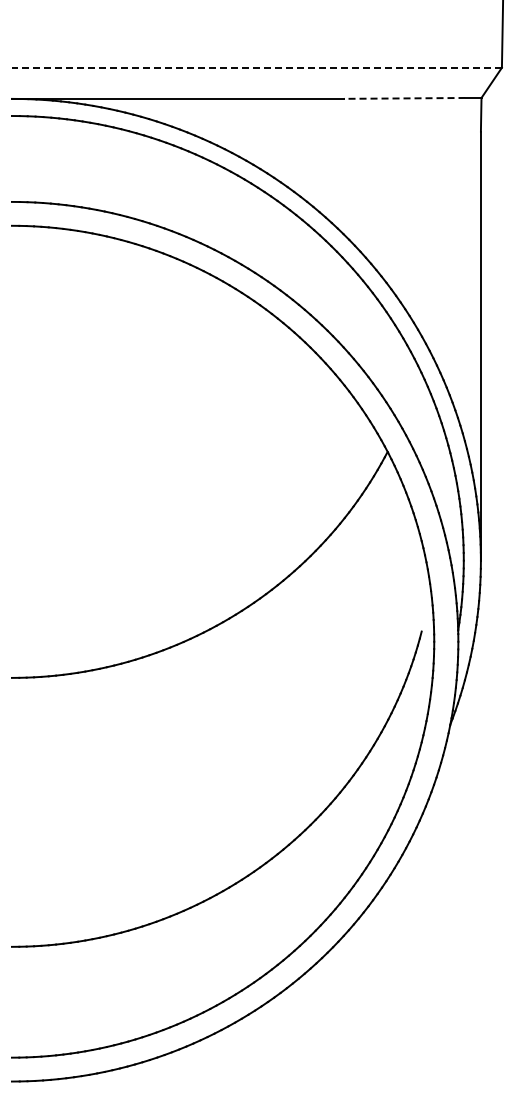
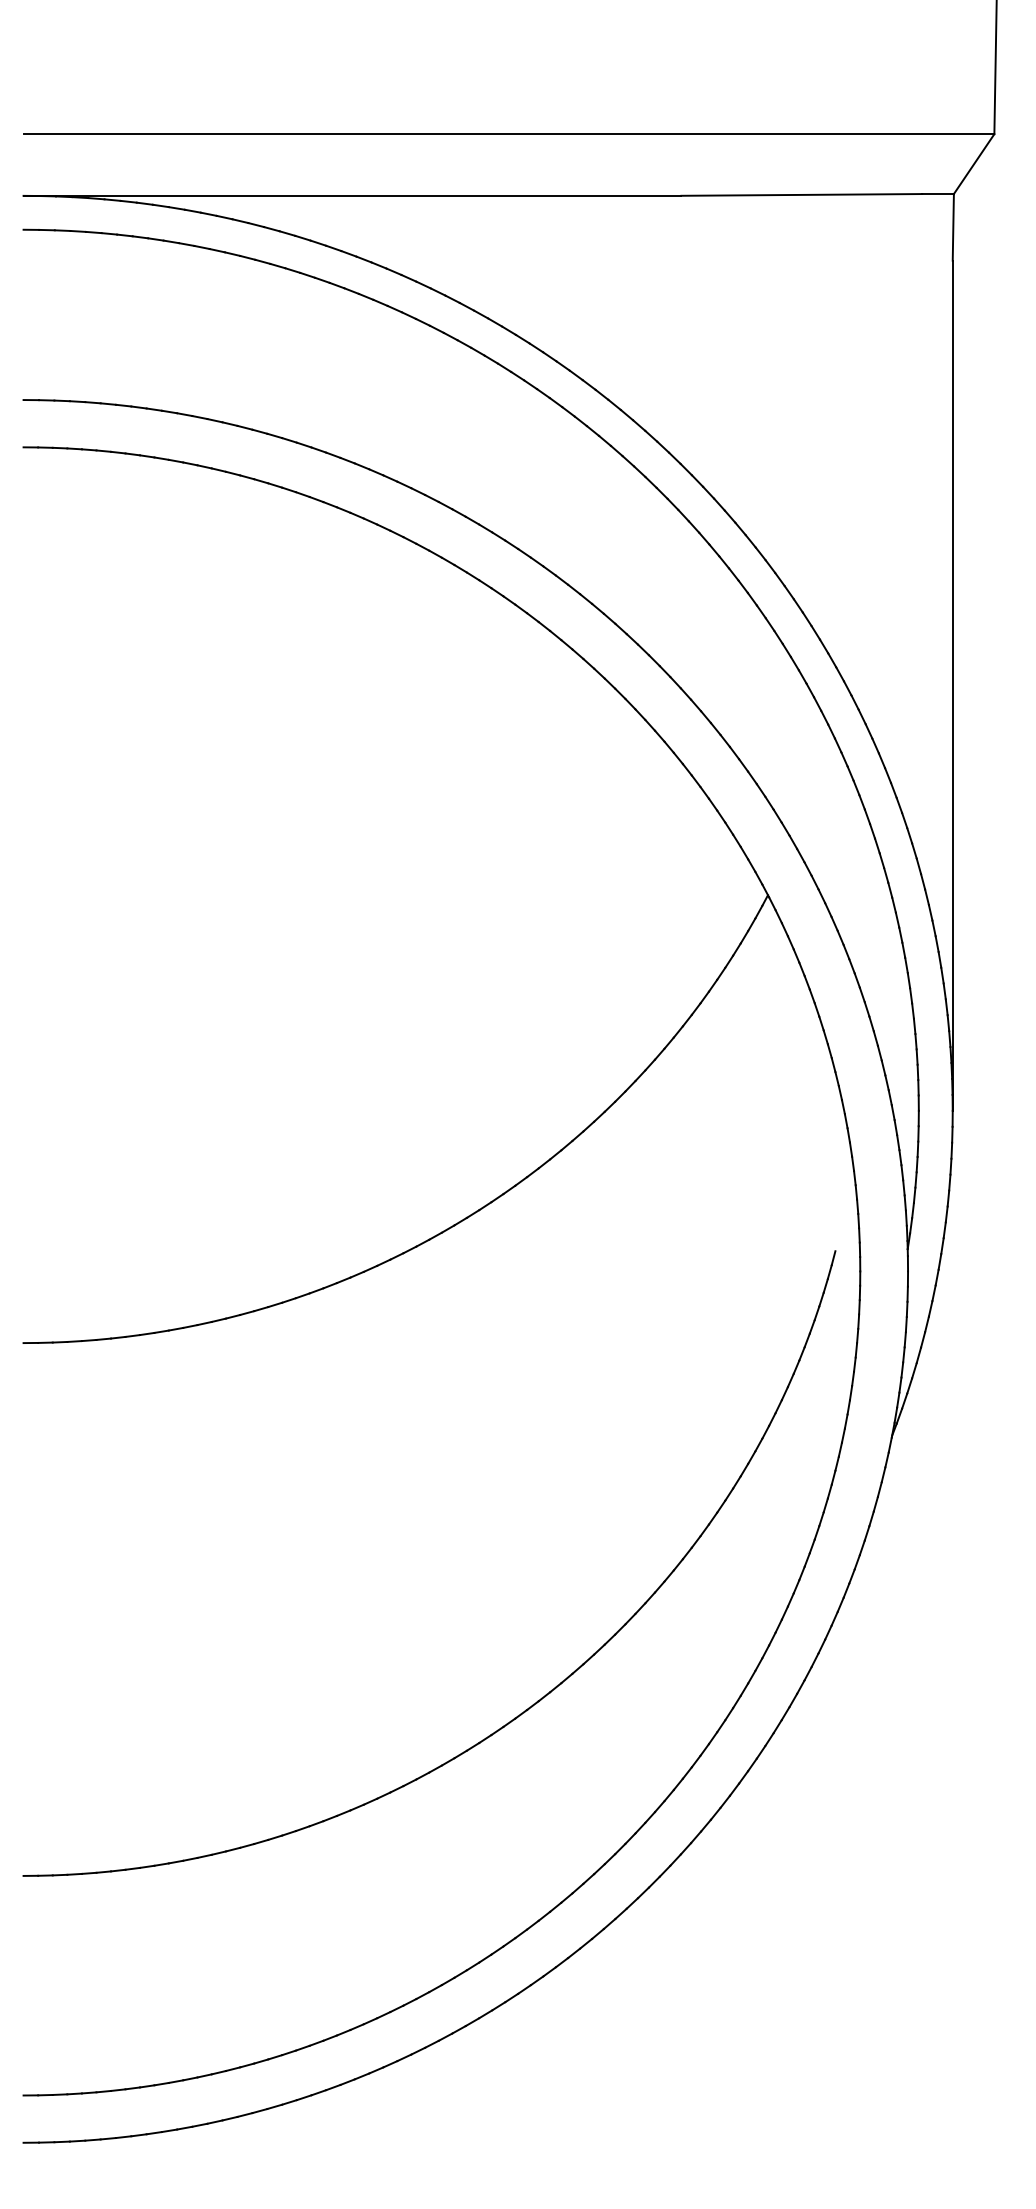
line: (256, 67) -> (508, 133), dashed -> solid
line: (404, 98) -> (801, 195), dashed -> solid

